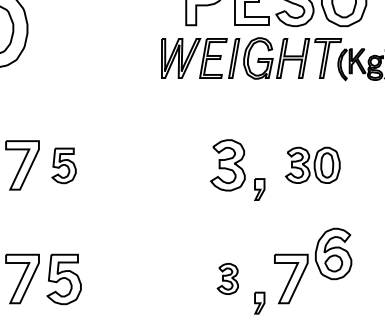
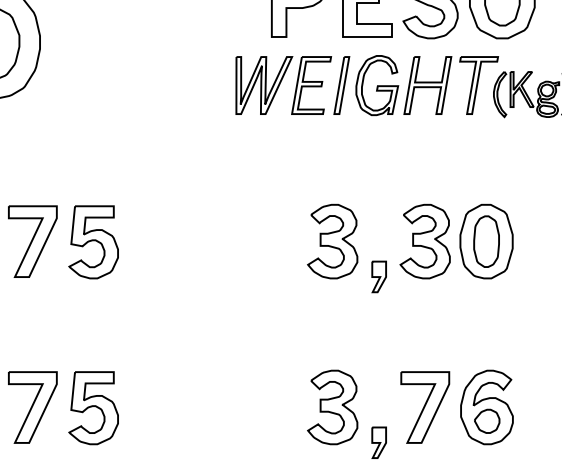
part: (63, 165) -> (92, 241), size x1.43
part: (312, 165) -> (456, 241), size x1.43
part: (333, 253) -> (486, 406), moved
part: (227, 278) -> (332, 406), size x1.67

